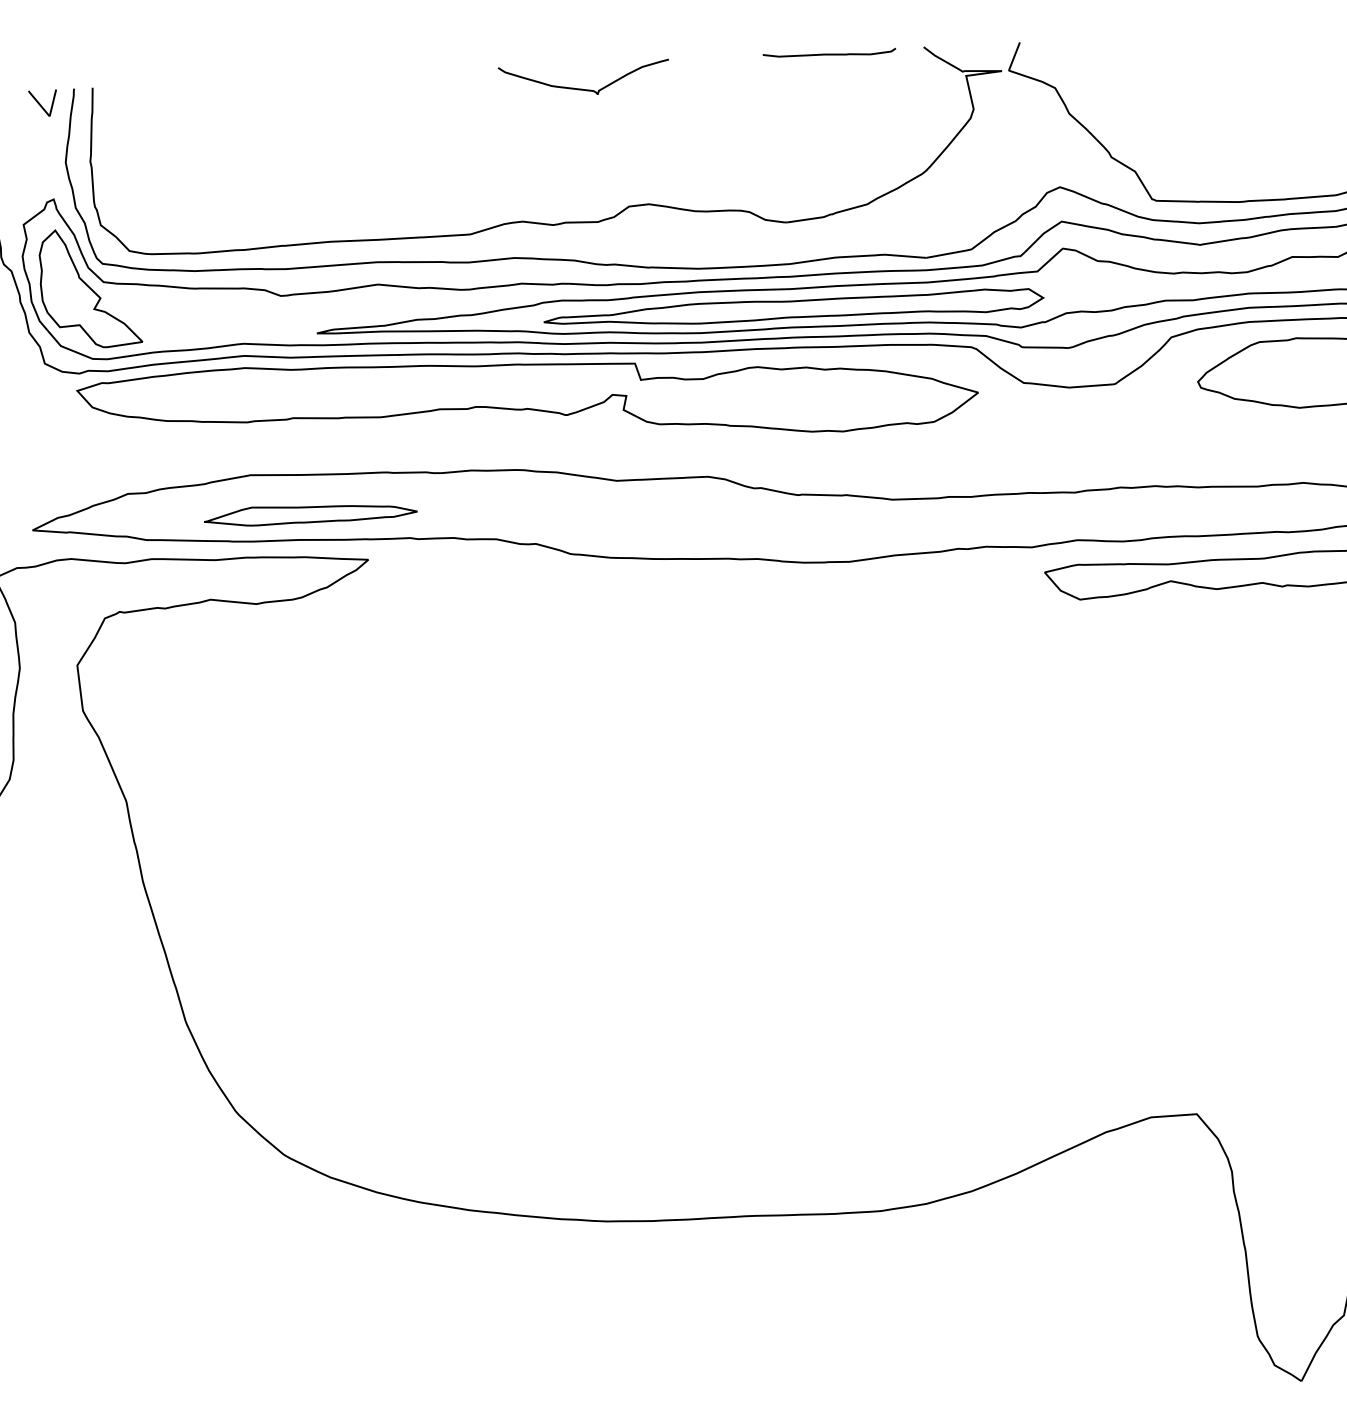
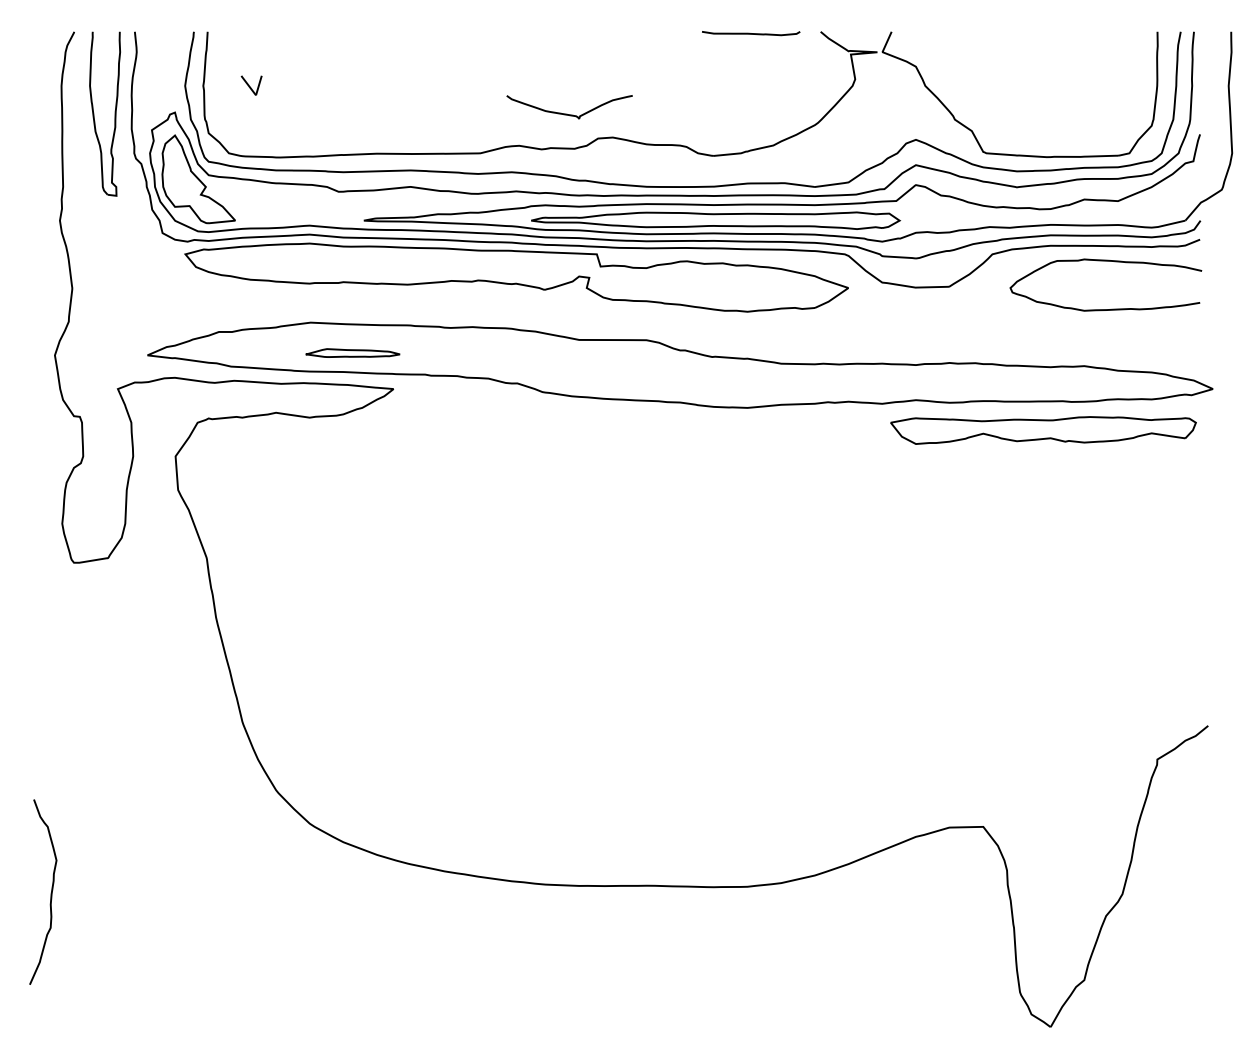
curve: (581, 87) -> (567, 113), moved
part: (42, 103) -> (251, 85), moved
part: (310, 512) -> (352, 352), size x0.6

